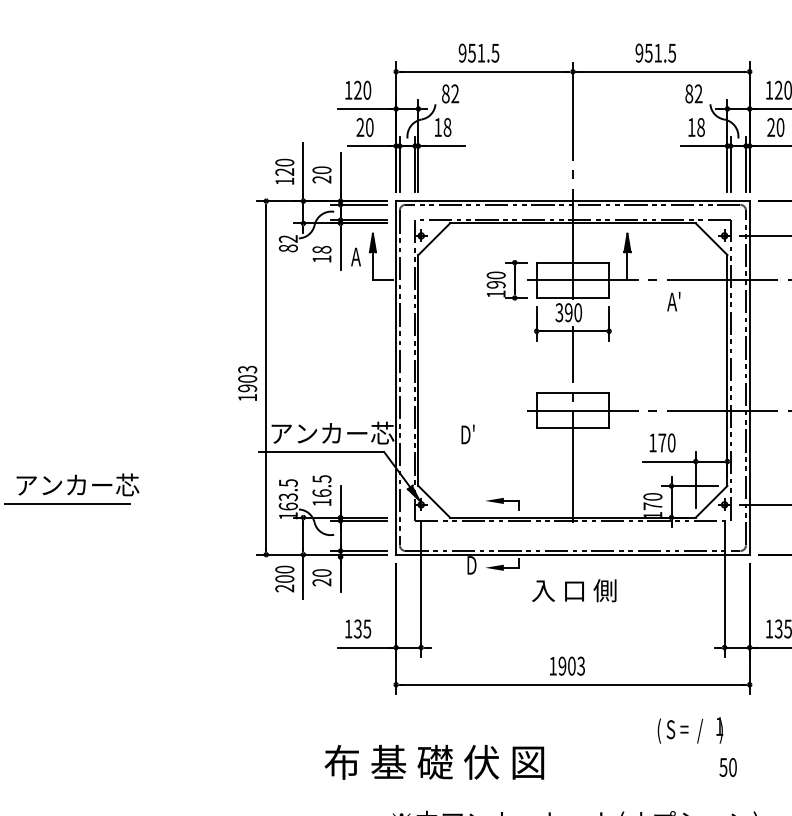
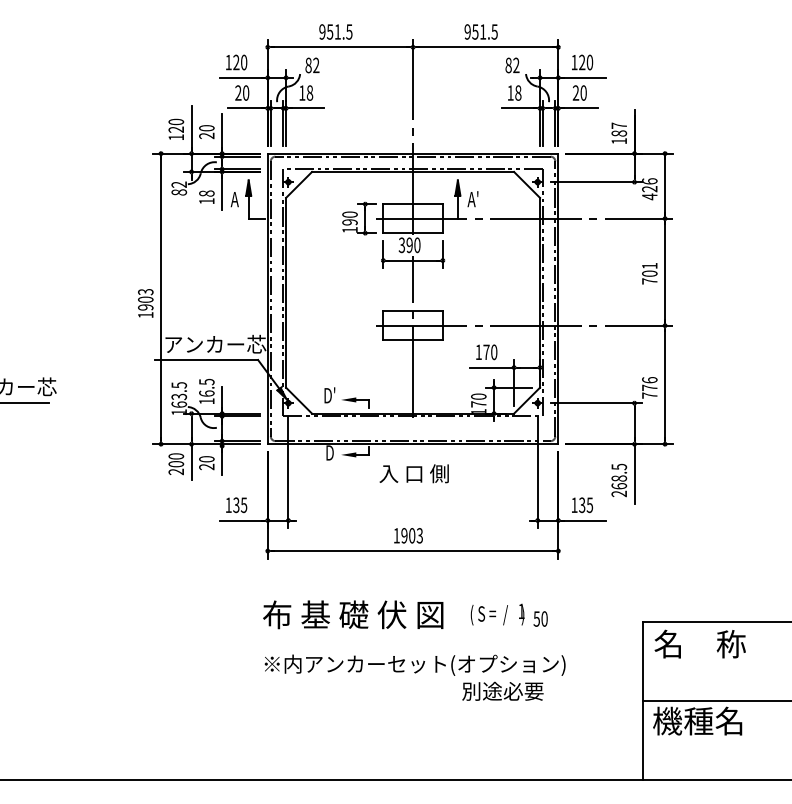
text: (673, 302) -> (472, 199), moved
text: (467, 434) -> (329, 395), moved
text: (690, 730) -> (497, 614), moved
text: (434, 761) -> (353, 614), moved

